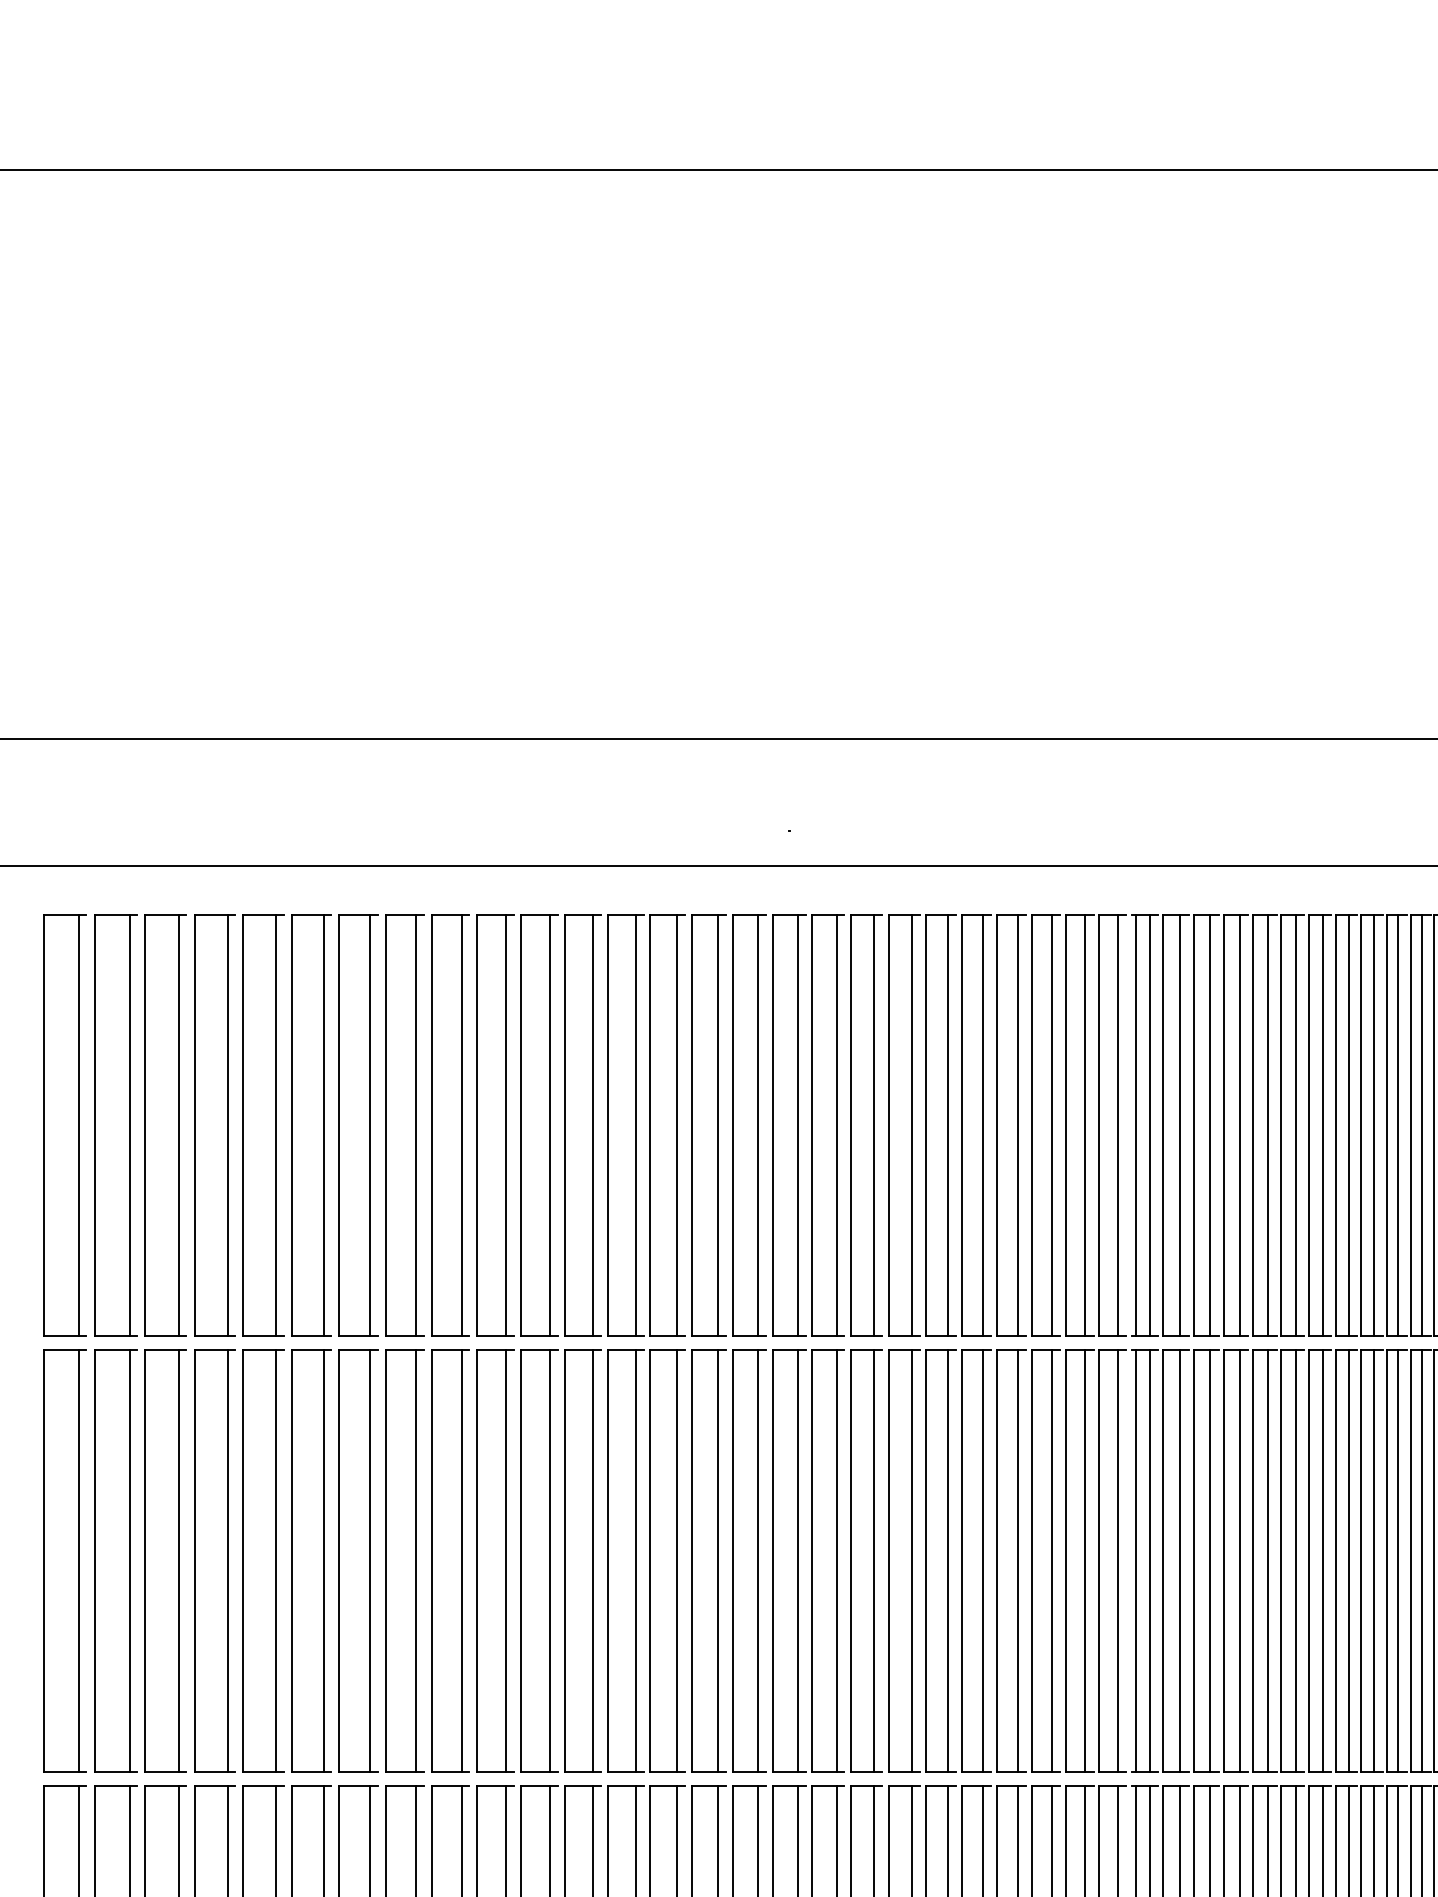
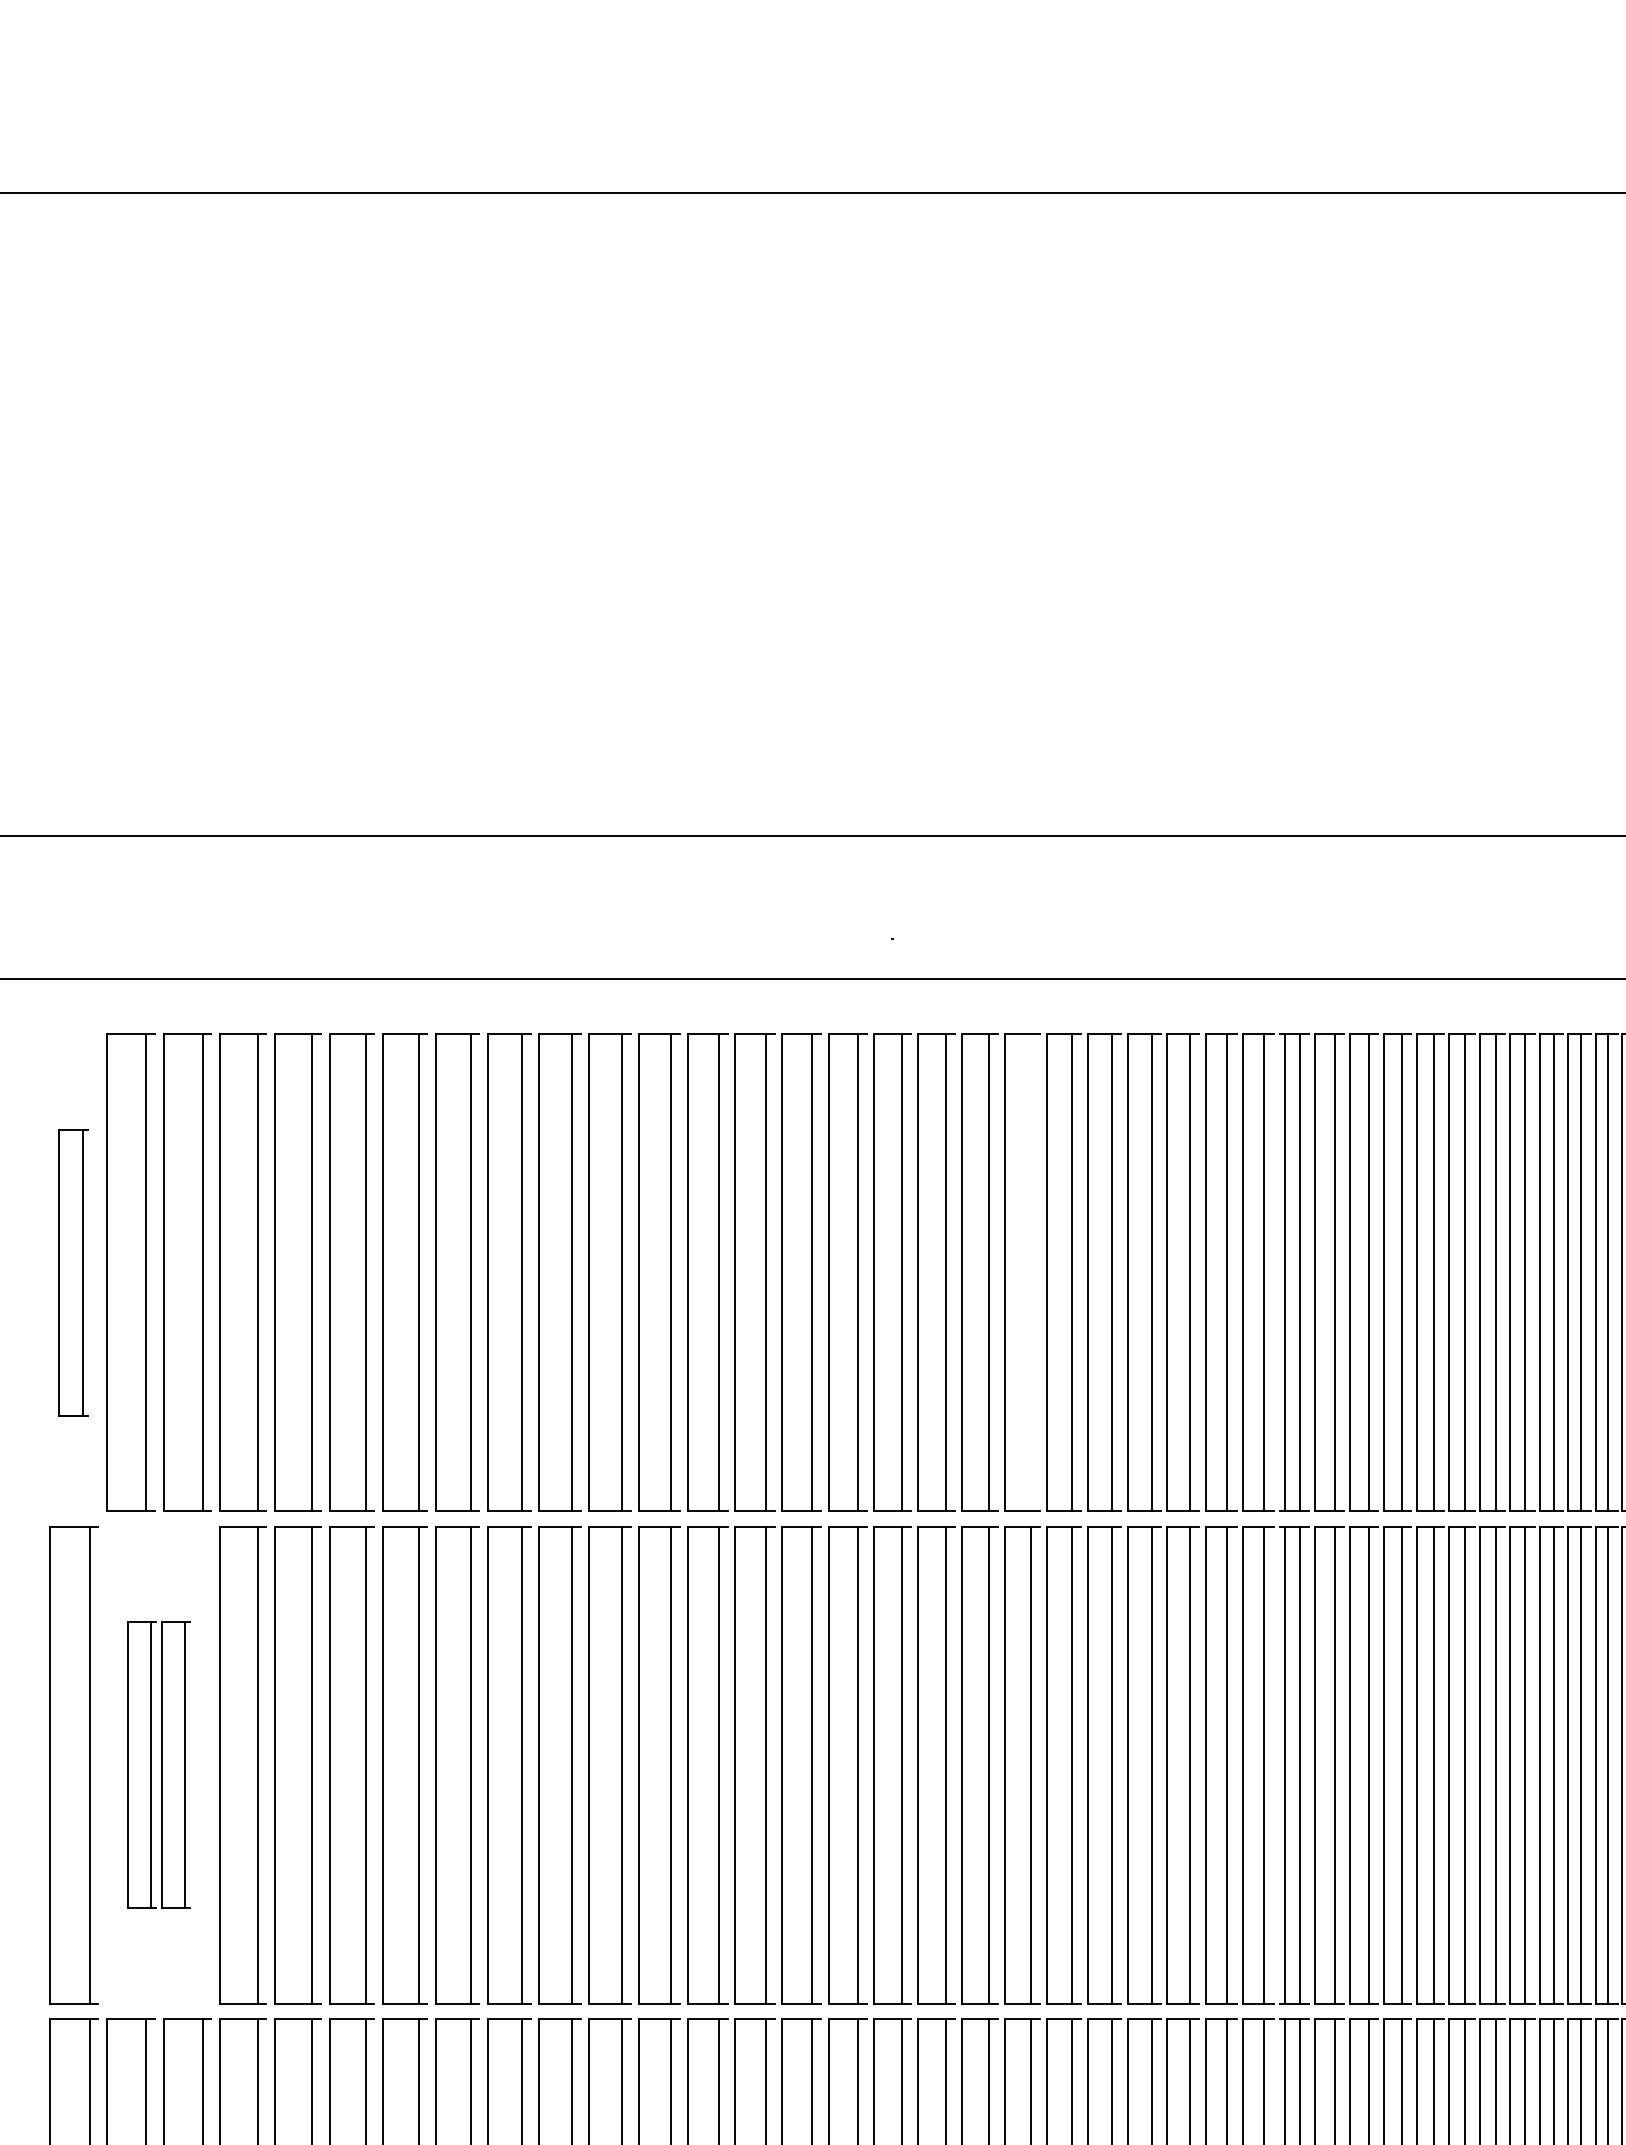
part: (64, 1125) -> (72, 1272), size x0.6
line: (911, 1125) -> (1030, 1272), removed
part: (140, 1560) -> (158, 1764), size x0.6

